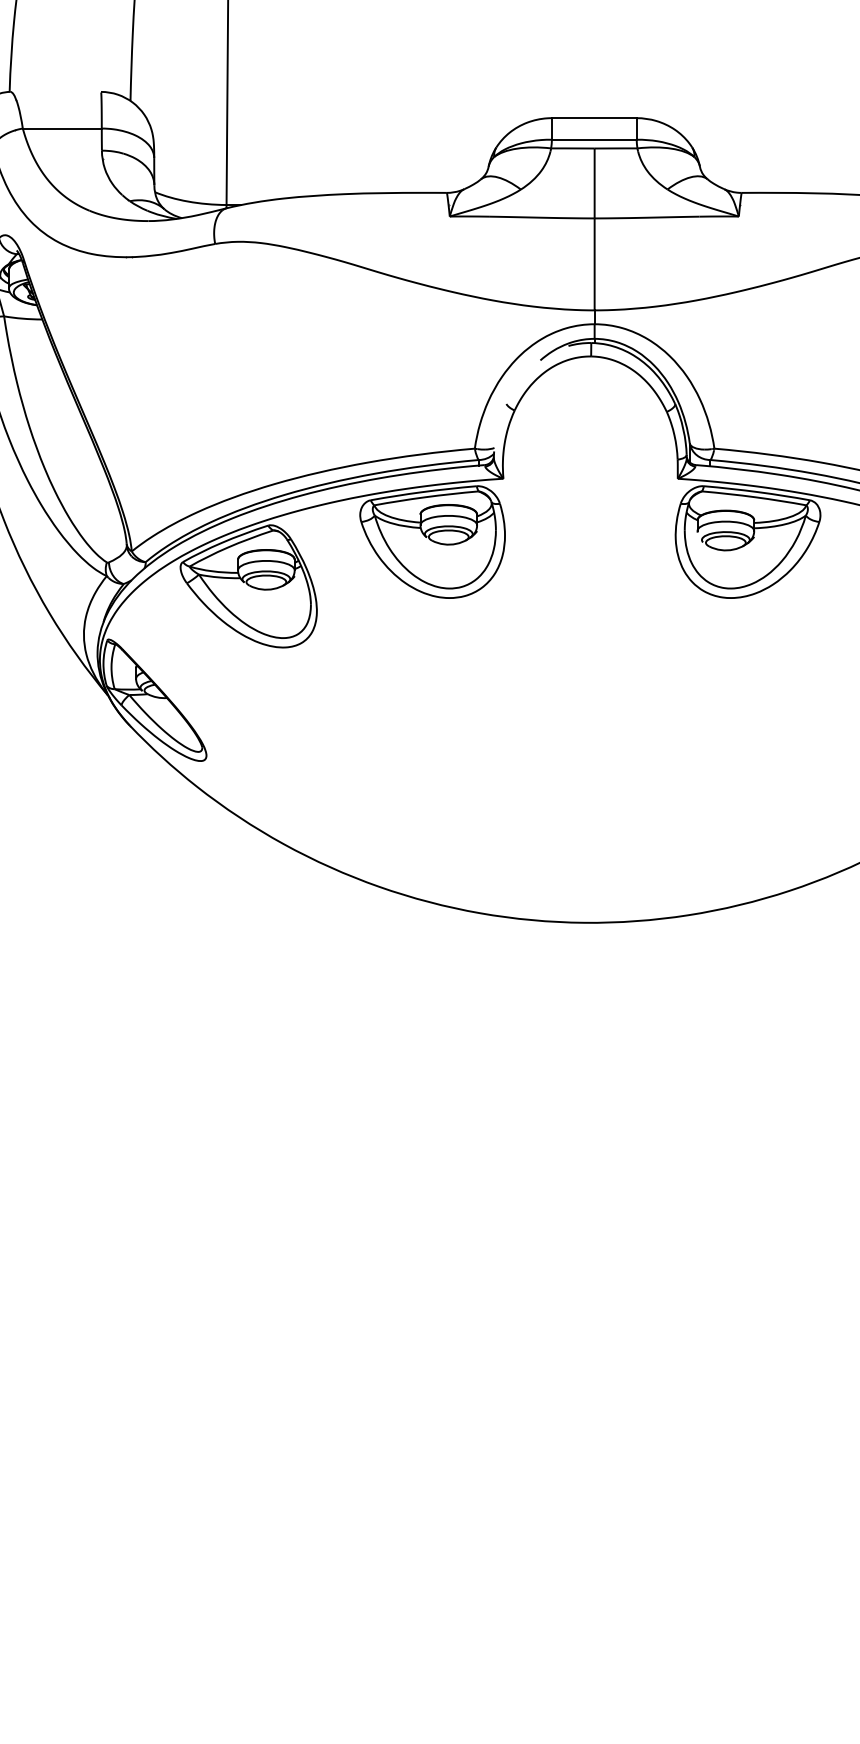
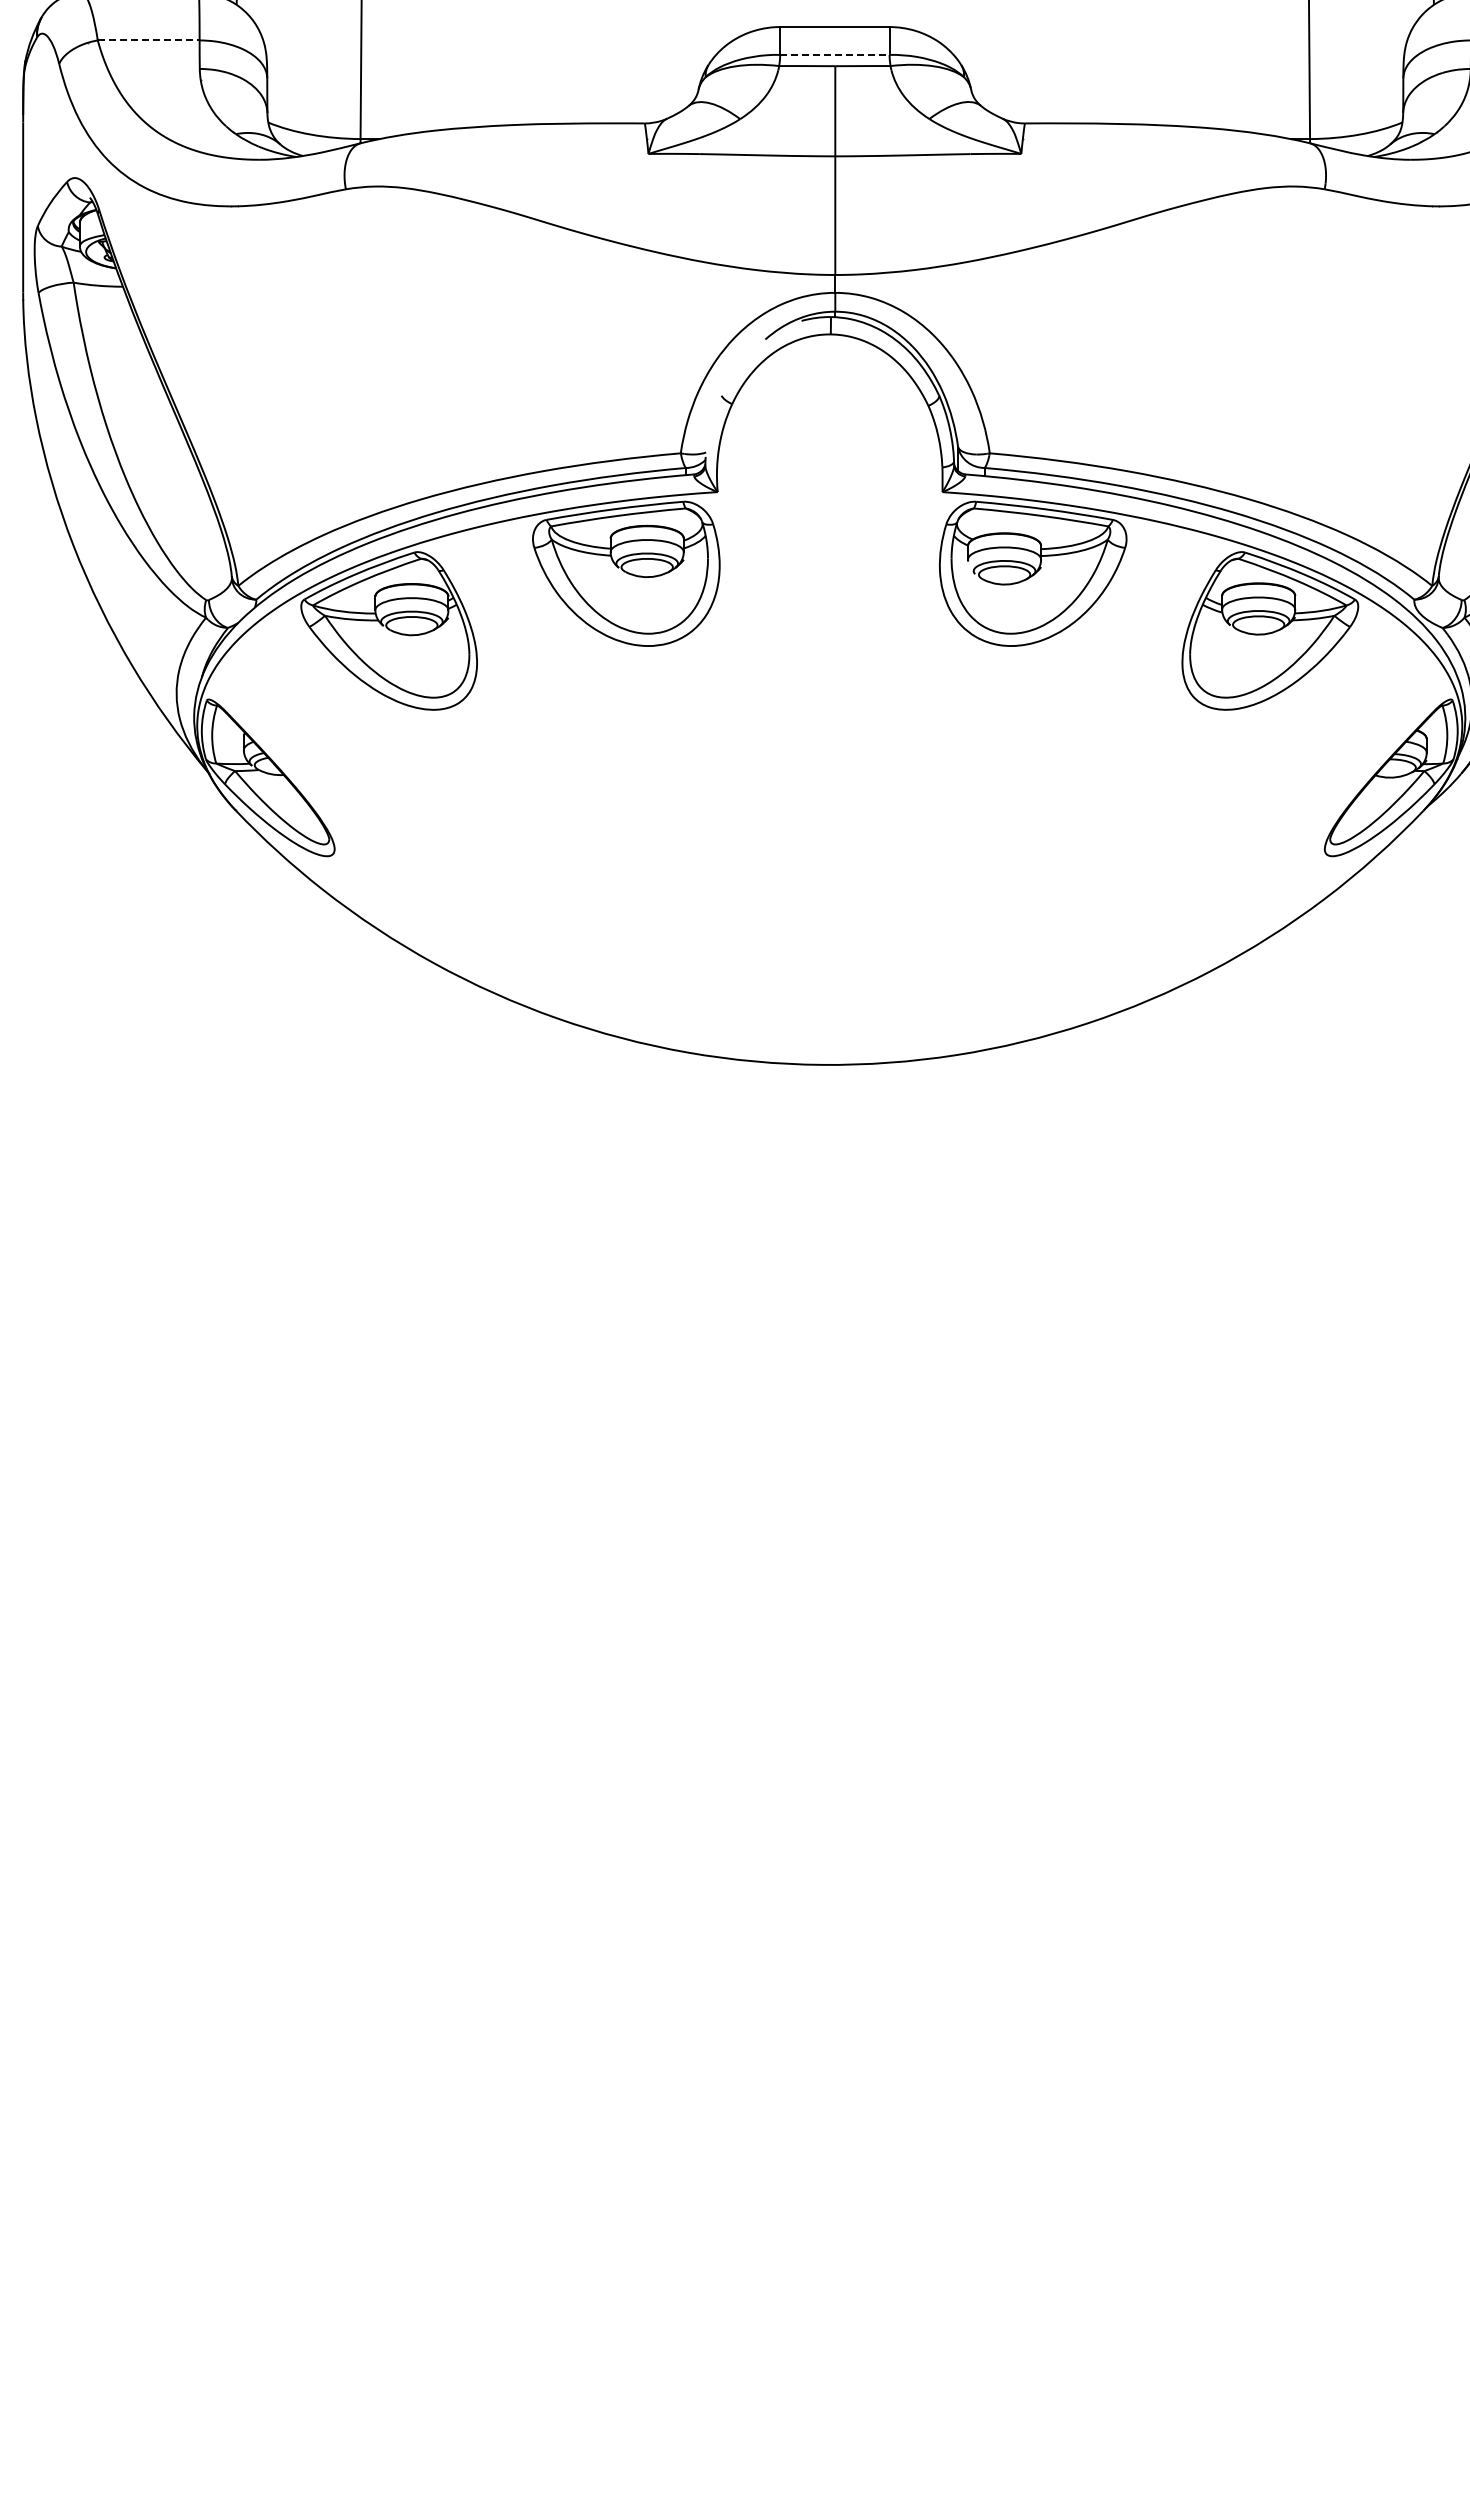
line: (62, 128) -> (148, 40), solid -> dashed
line: (594, 139) -> (834, 54), solid -> dashed

